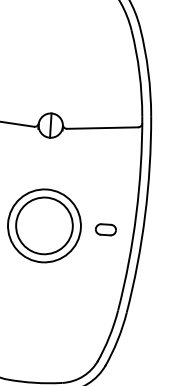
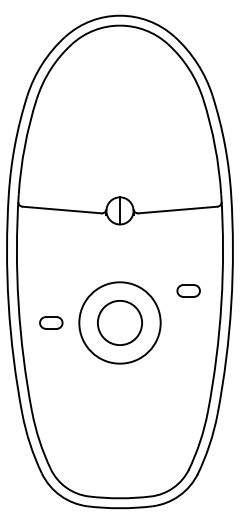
circle: (44, 225) -> (119, 322), size x0.7
part: (105, 229) -> (188, 290), moved

